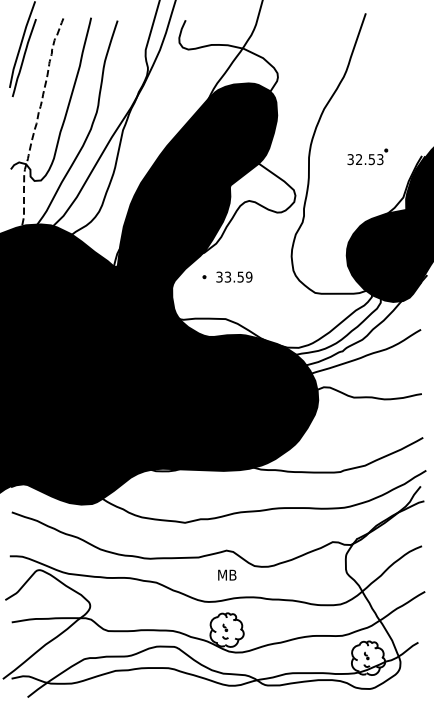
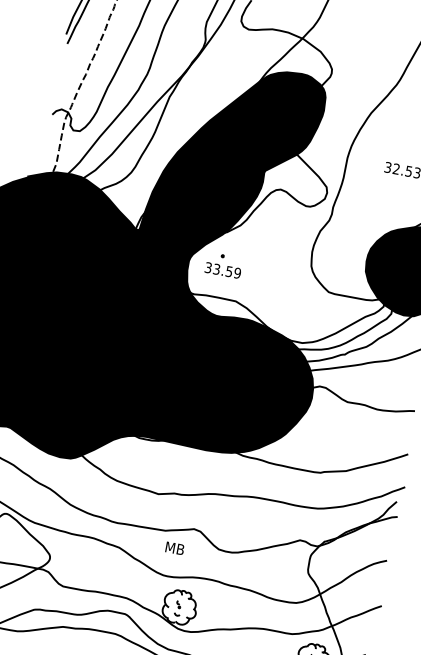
text: (234, 276) -> (223, 269), moved
text: (227, 574) -> (175, 547), moved

